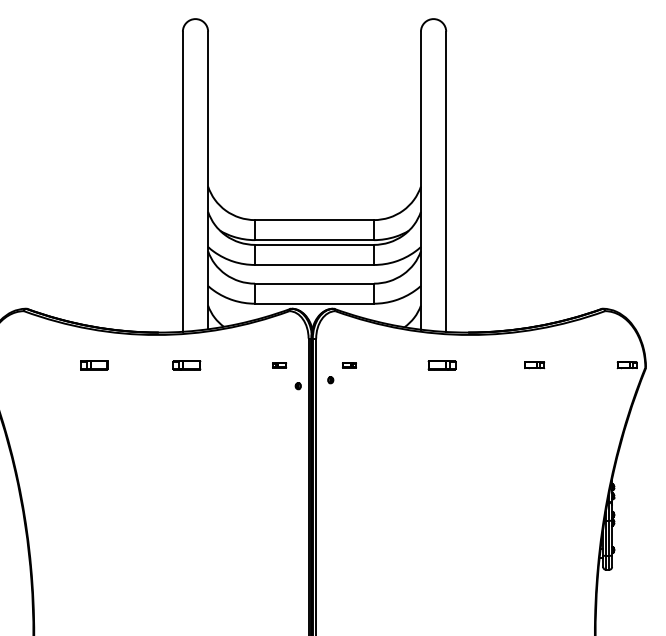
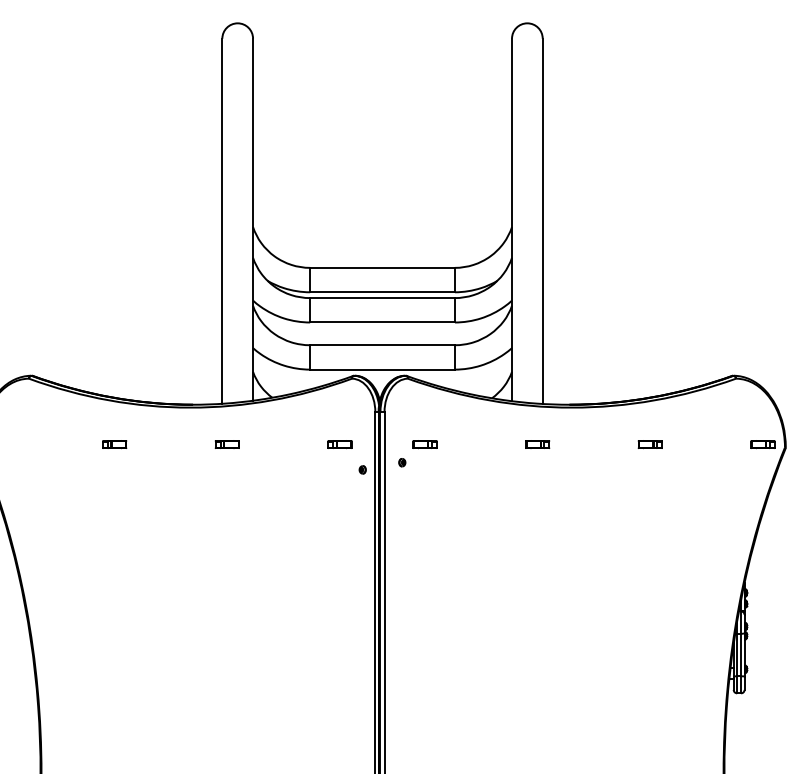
part: (94, 365) -> (114, 444), size x0.71
part: (186, 365) -> (226, 444), size x0.71
part: (279, 365) -> (339, 444), size x1.43
part: (349, 365) -> (425, 444), size x1.43
part: (441, 365) -> (537, 444), size x0.71

